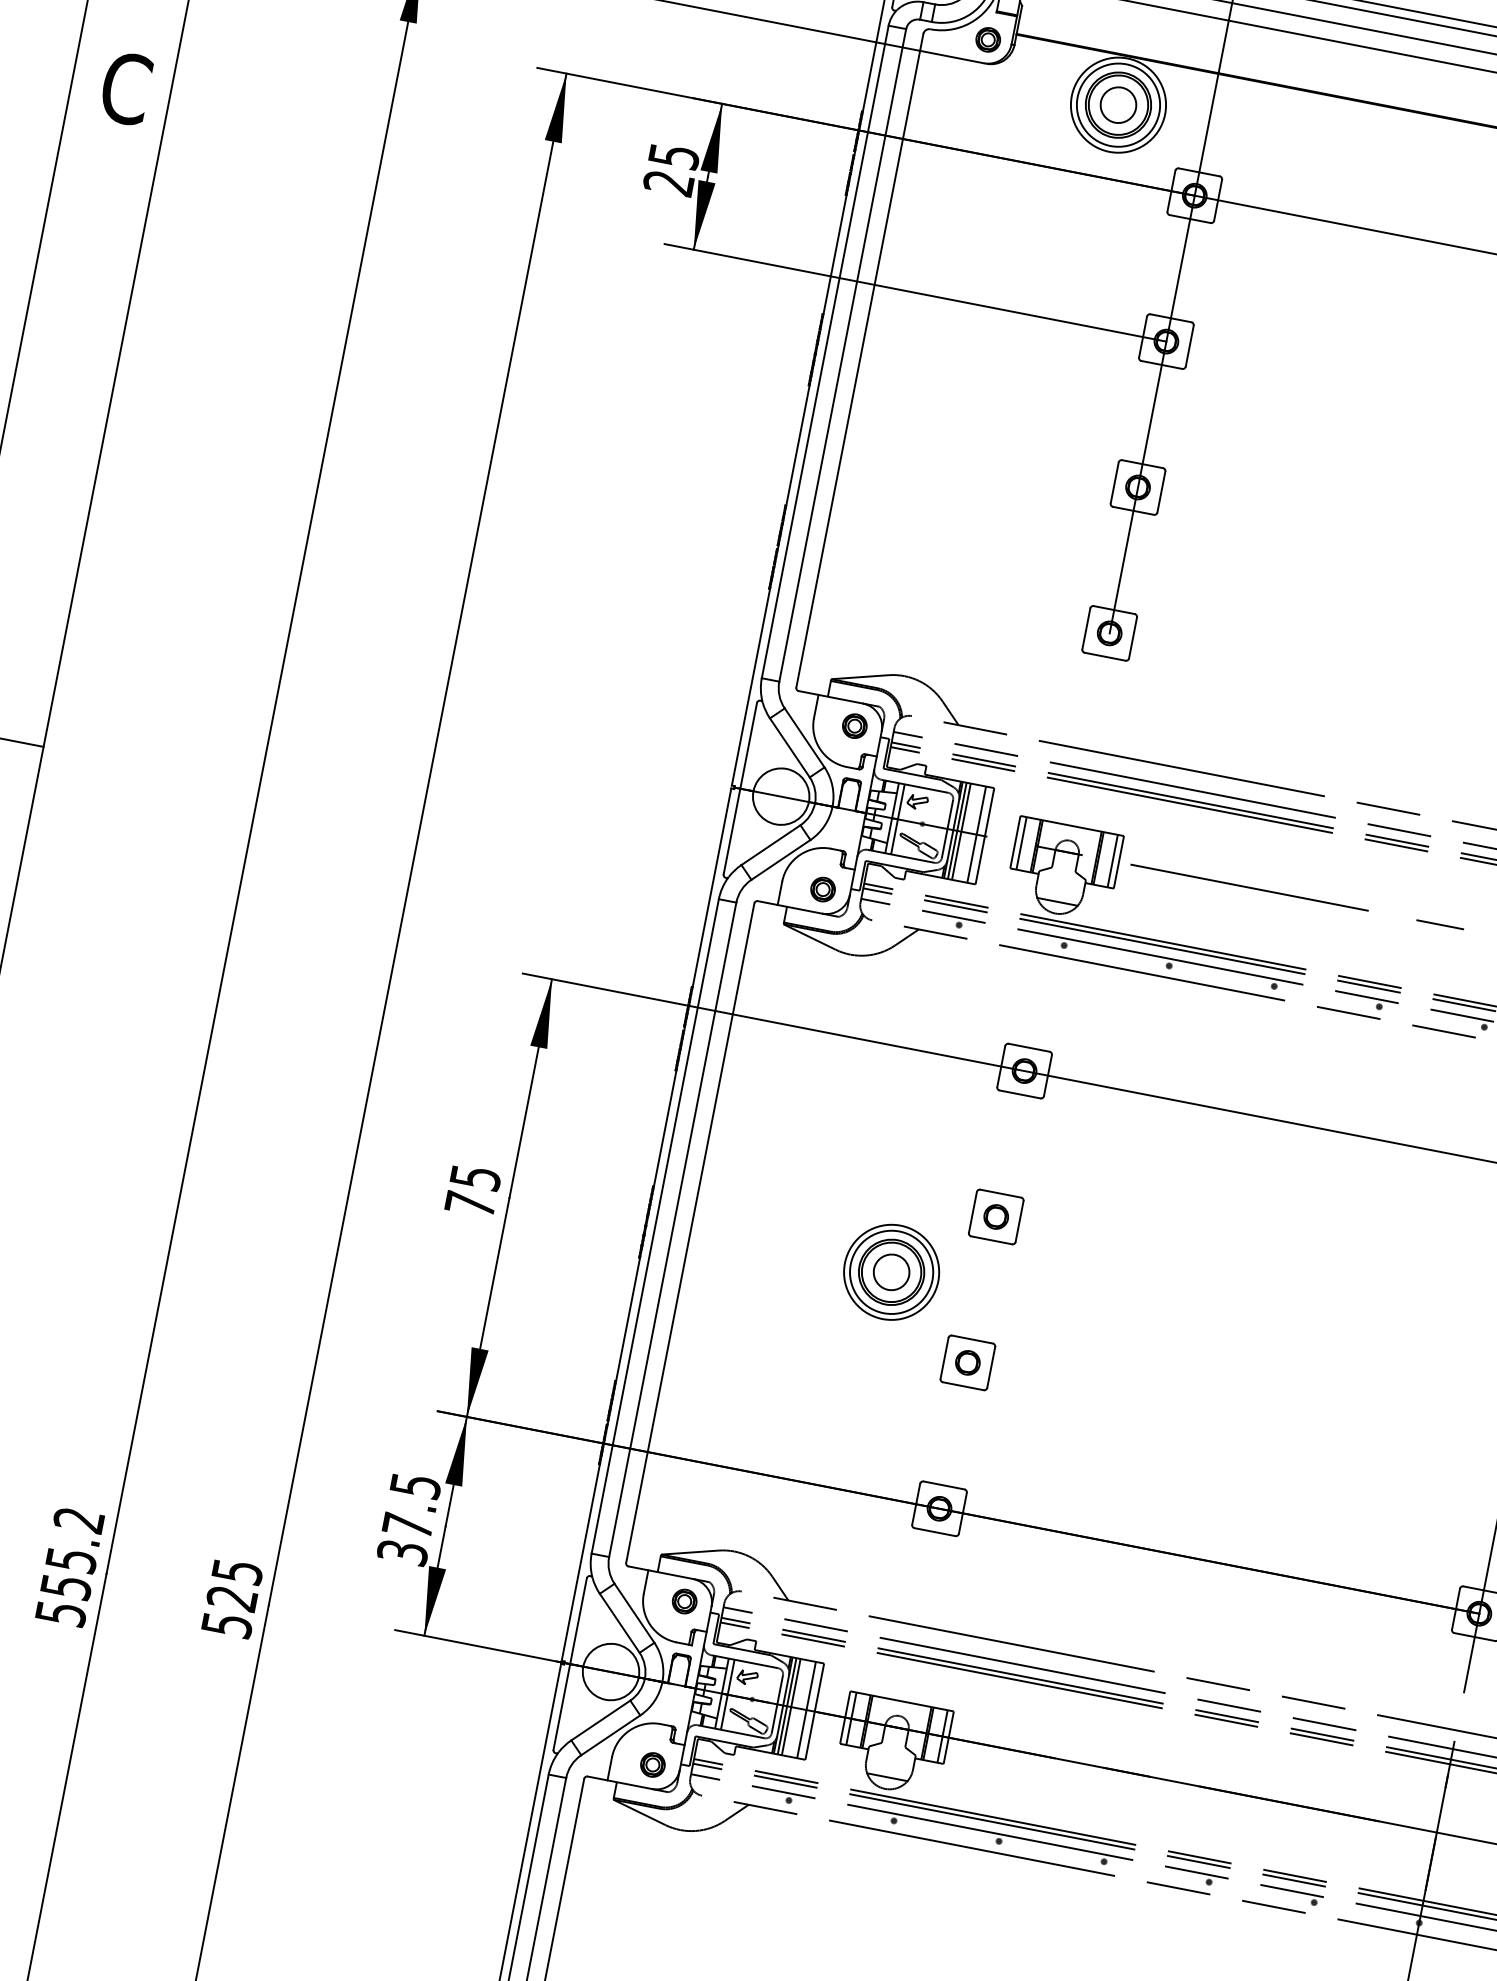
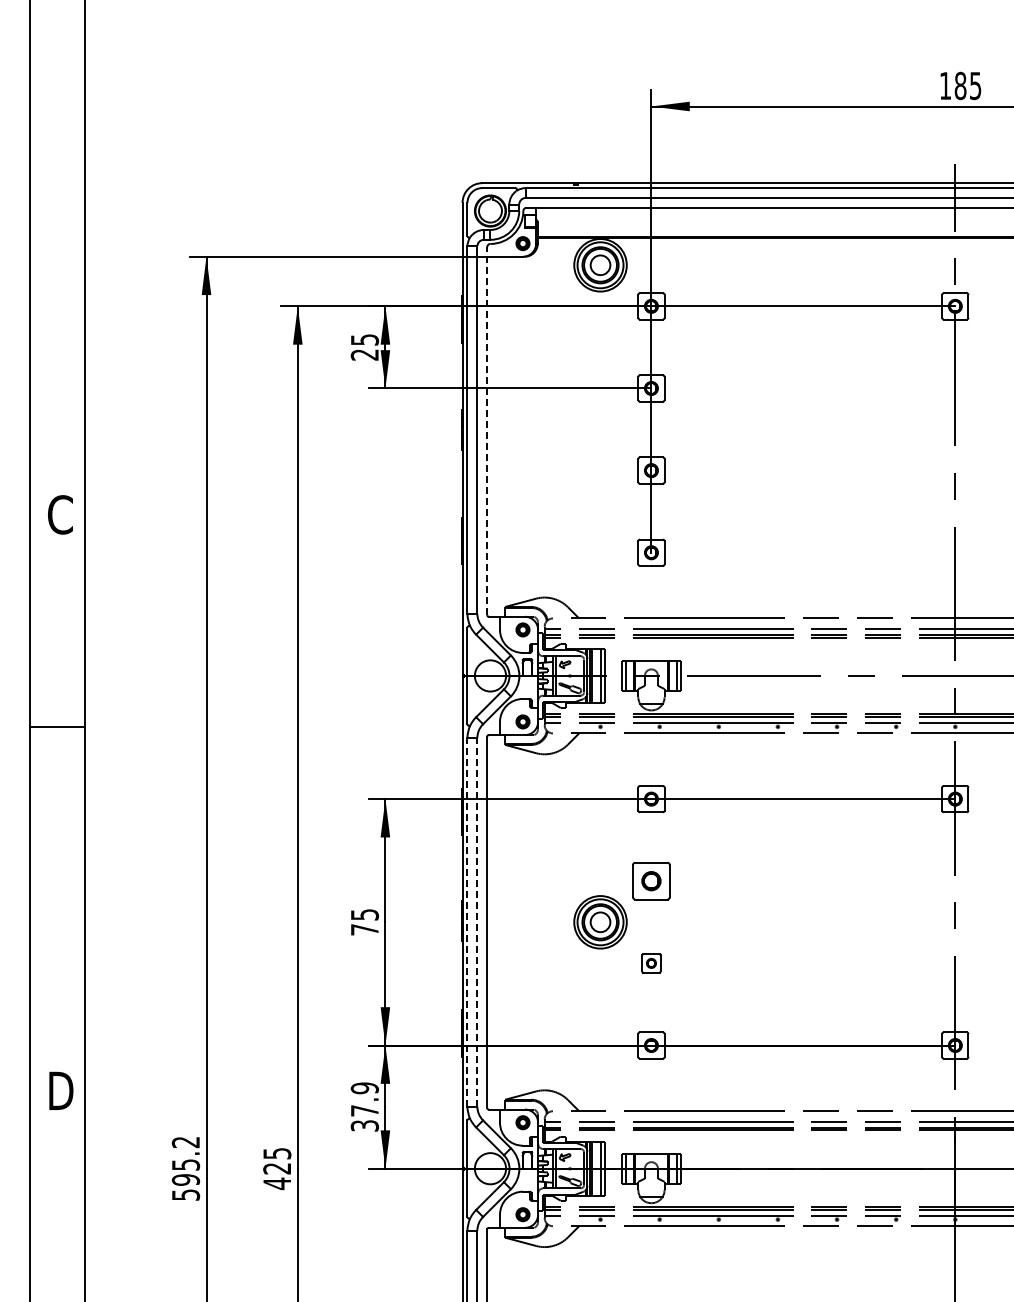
text: (126, 87) -> (60, 514), moved
line: (860, 361) -> (487, 431), solid -> dashed
part: (996, 1217) -> (651, 881), size x1.4
line: (655, 1224) -> (467, 921), solid -> dashed
line: (673, 1228) -> (477, 921), solid -> dashed
part: (967, 1363) -> (651, 963), size x0.7
text: (414, 1486) -> (364, 1088), 37.5 -> 37.9
text: (65, 1585) -> (185, 1179), 555.2 -> 595.2
text: (227, 1624) -> (277, 1183), 525 -> 425

